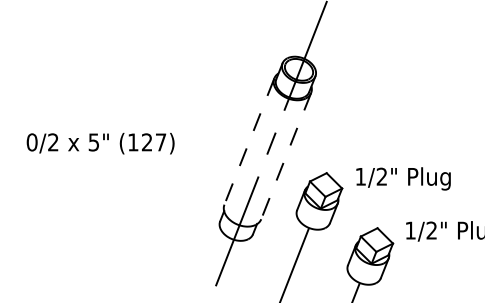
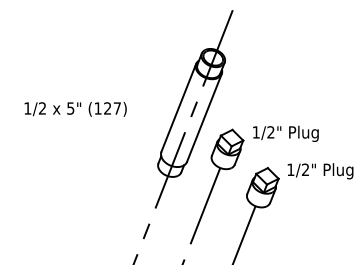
text: (31, 142) -> (27, 108), 0/2 -> 1/2
line: (248, 142) -> (178, 108), dashed -> solid
line: (286, 156) -> (204, 118), dashed -> solid

